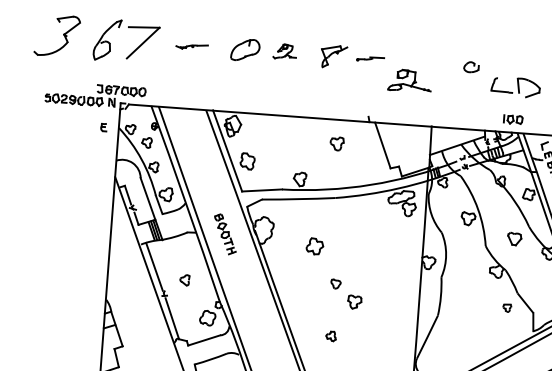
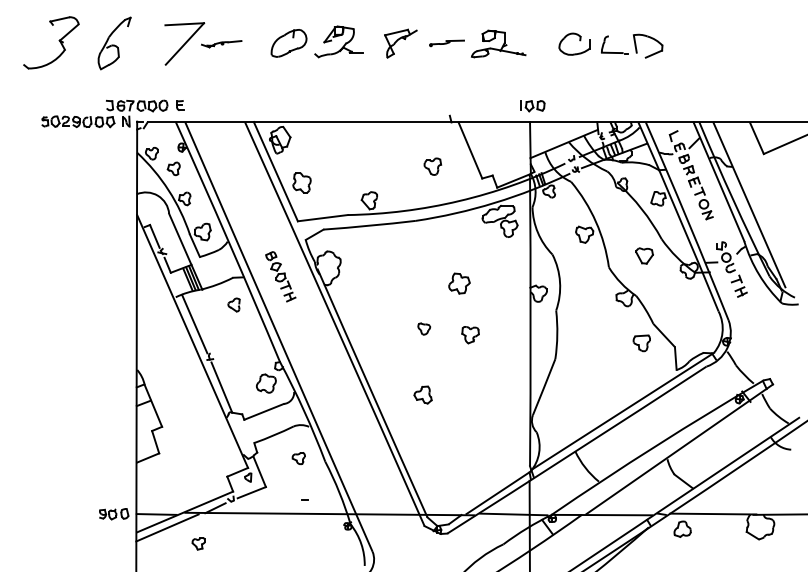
part: (142, 42) -> (184, 43), moved
part: (284, 51) -> (338, 41), size x1.67
part: (471, 66) -> (574, 43), size x1.67
part: (409, 80) -> (498, 43), moved
part: (516, 86) -> (632, 45), moved
part: (512, 120) -> (532, 106), moved
part: (104, 127) -> (180, 105), moved
part: (336, 143) -> (432, 166), moved
part: (315, 246) -> (459, 283), moved
part: (184, 279) -> (233, 304), moved
part: (354, 302) -> (470, 335), moved
part: (507, 308) -> (641, 343), size x1.67
part: (330, 335) -> (422, 394), size x1.43

